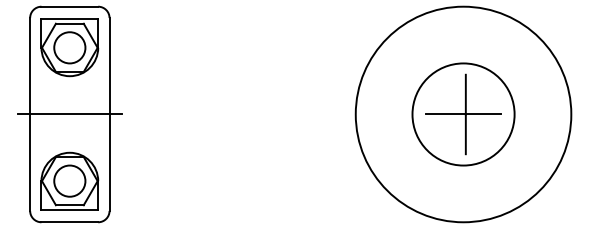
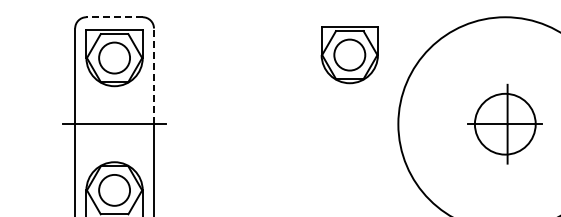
line: (69, 6) -> (114, 17), solid -> dashed
part: (306, 44) -> (349, 54), added
line: (109, 65) -> (153, 75), solid -> dashed
circle: (463, 114) -> (505, 124), size x0.6

